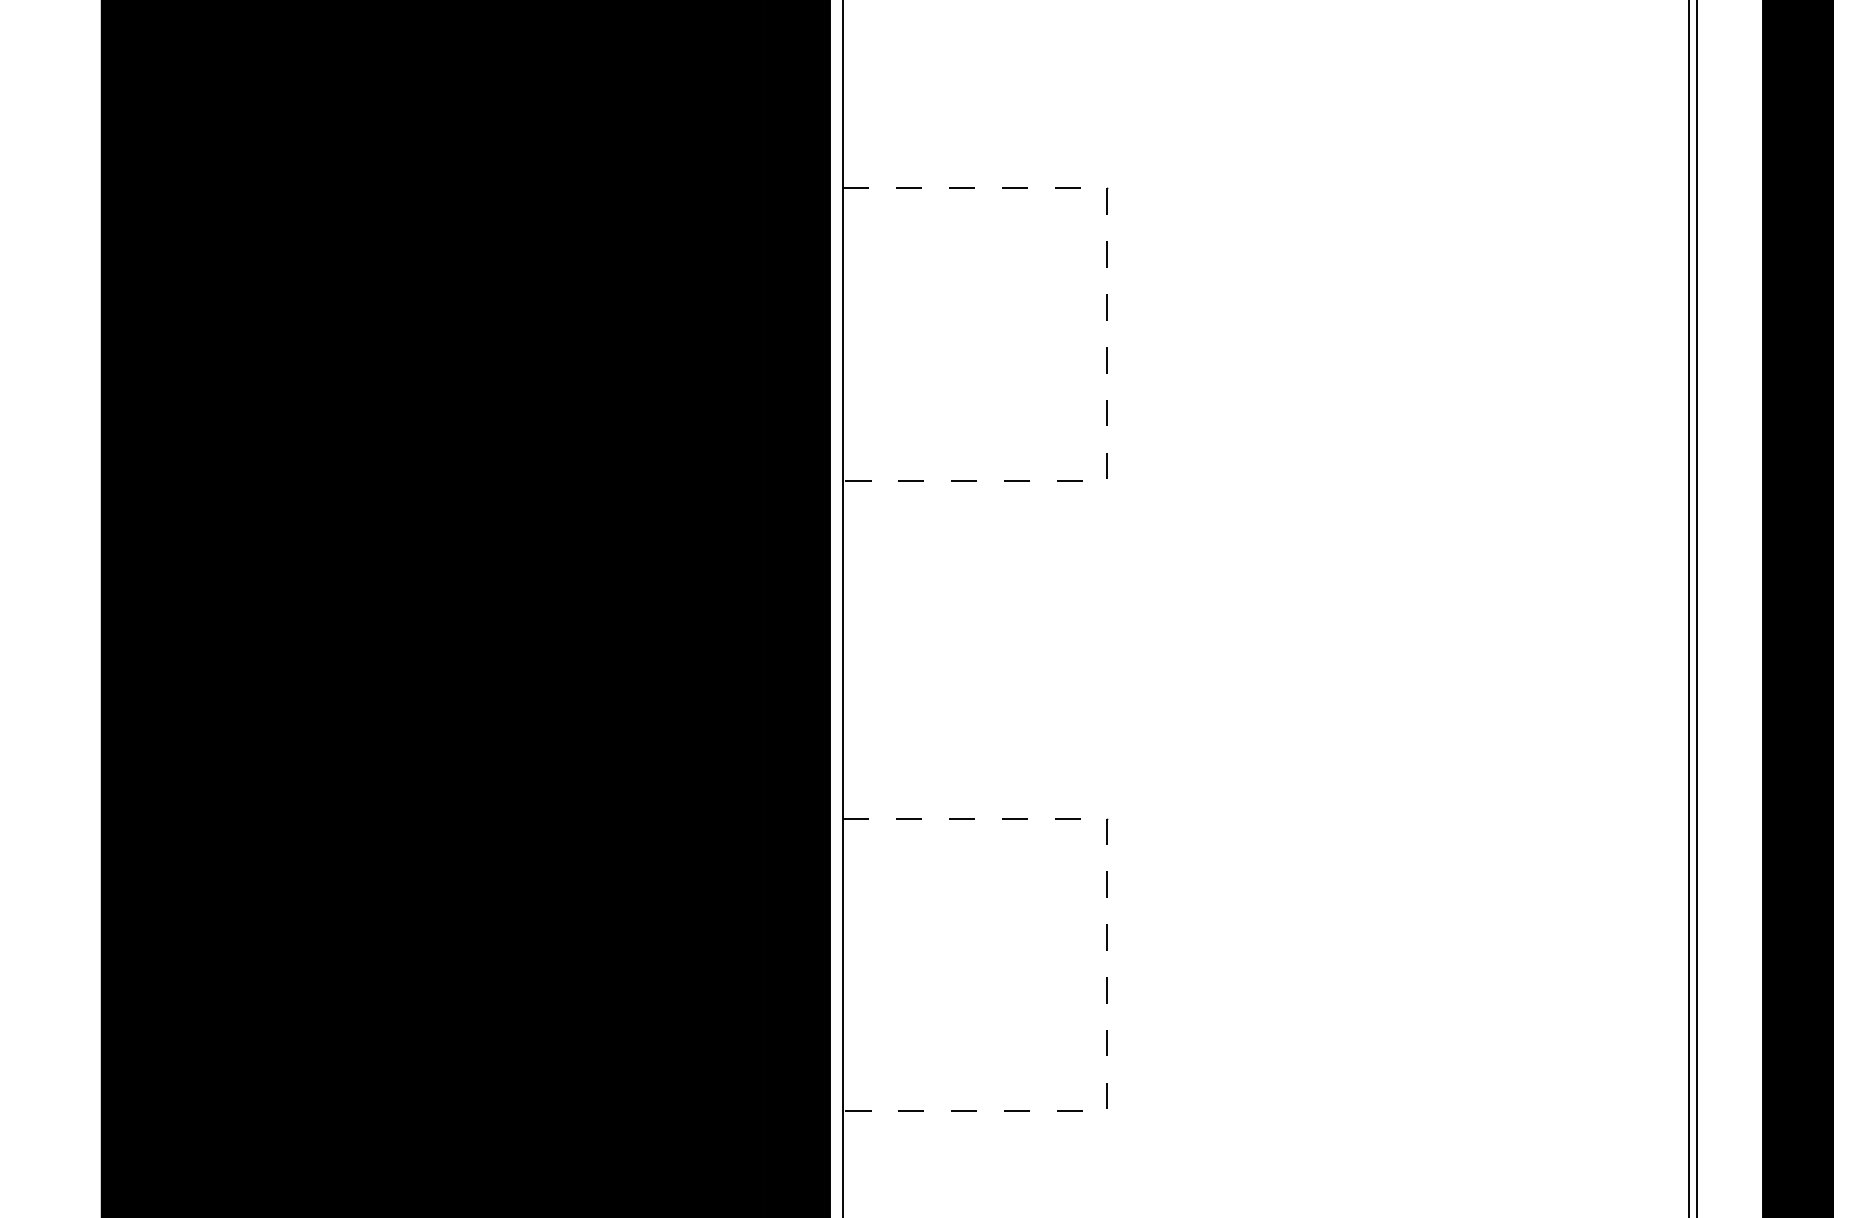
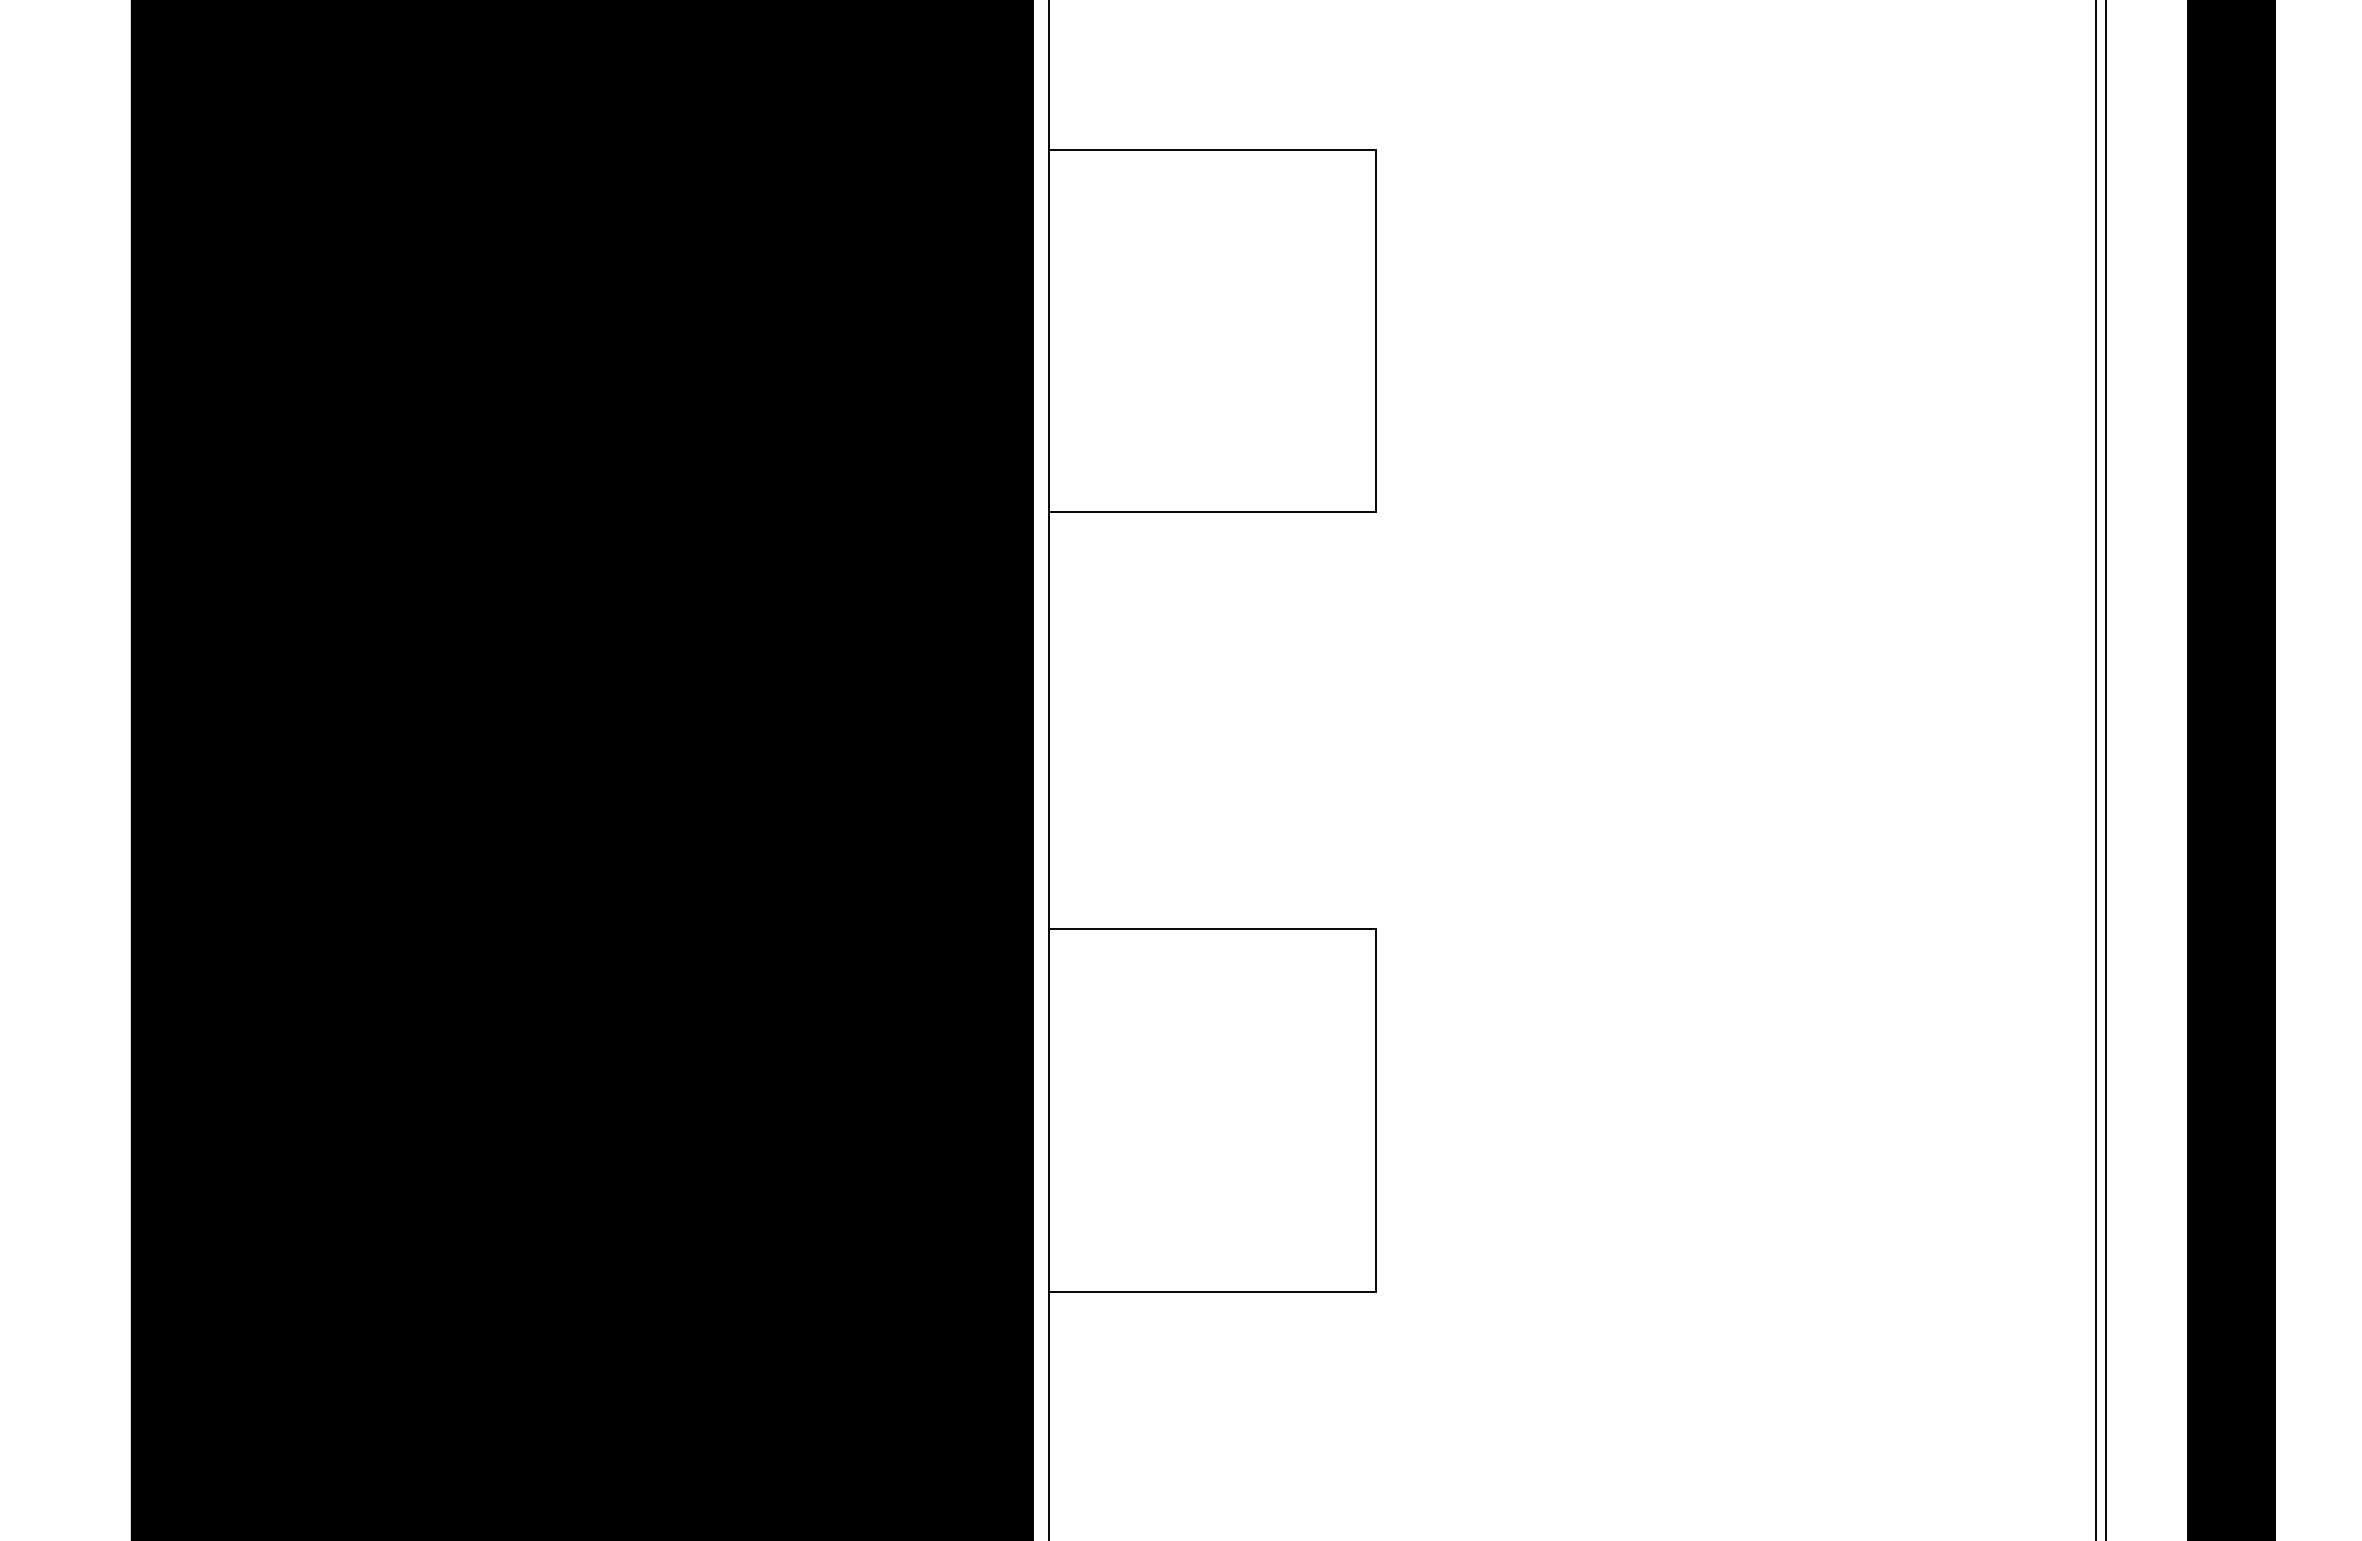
line: (1107, 335) -> (1376, 331), dashed -> solid
line: (1107, 965) -> (1376, 1111), dashed -> solid

